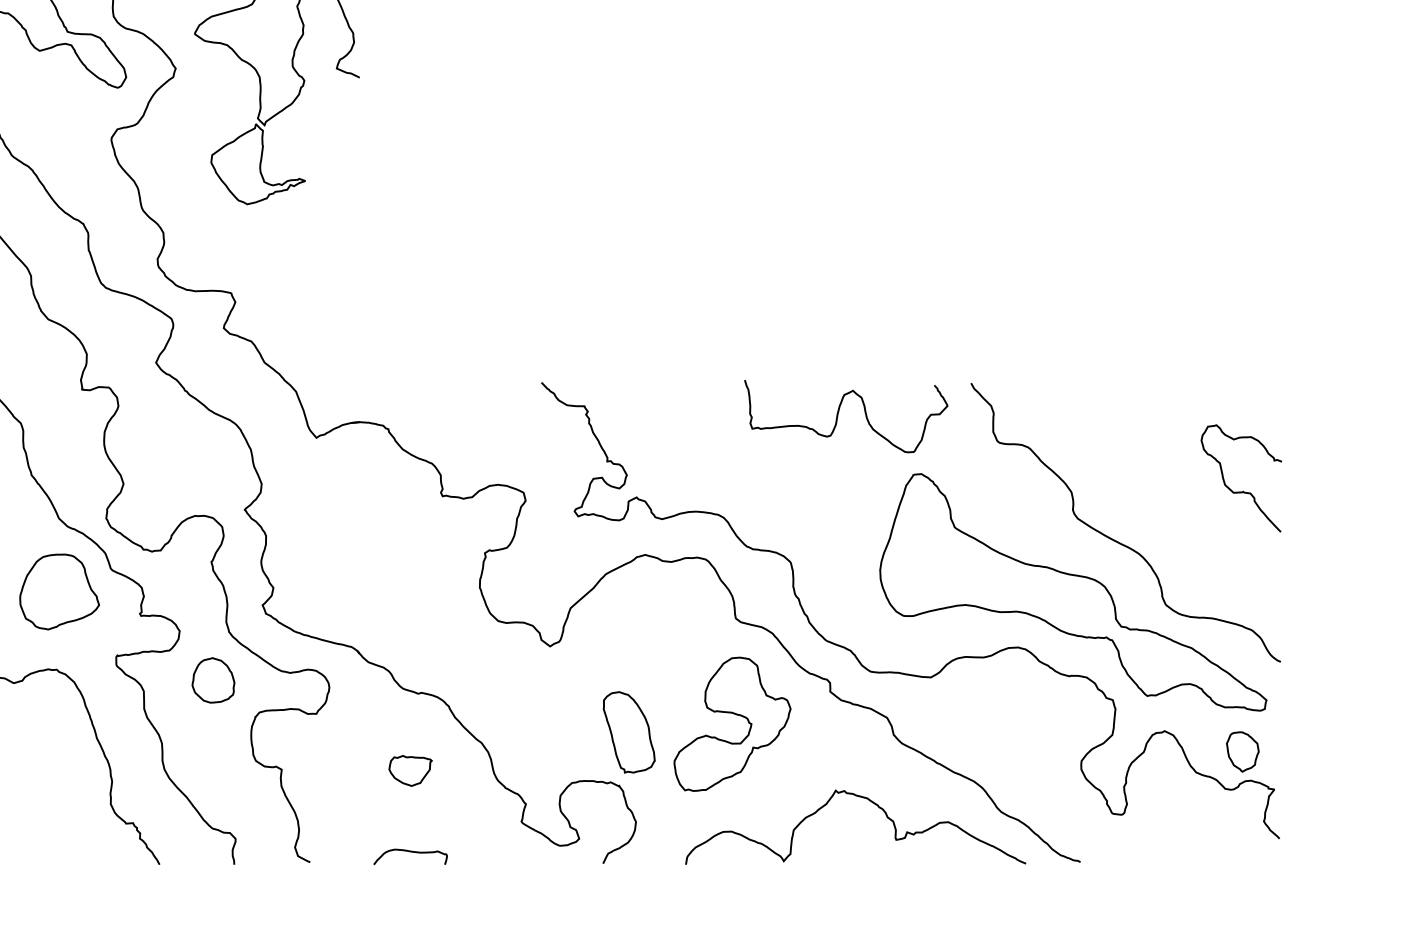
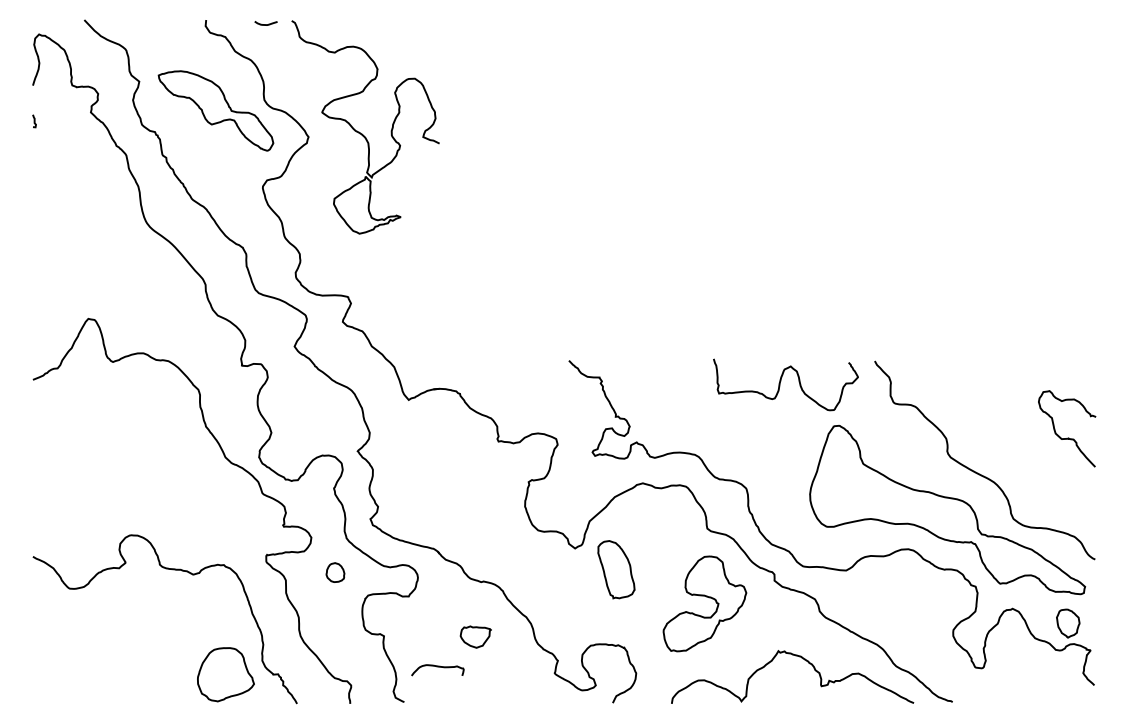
part: (59, 591) -> (225, 674), moved
part: (213, 680) -> (335, 572), size x0.6
part: (629, 732) -> (616, 569), moved
curve: (410, 852) -> (437, 667), moved

